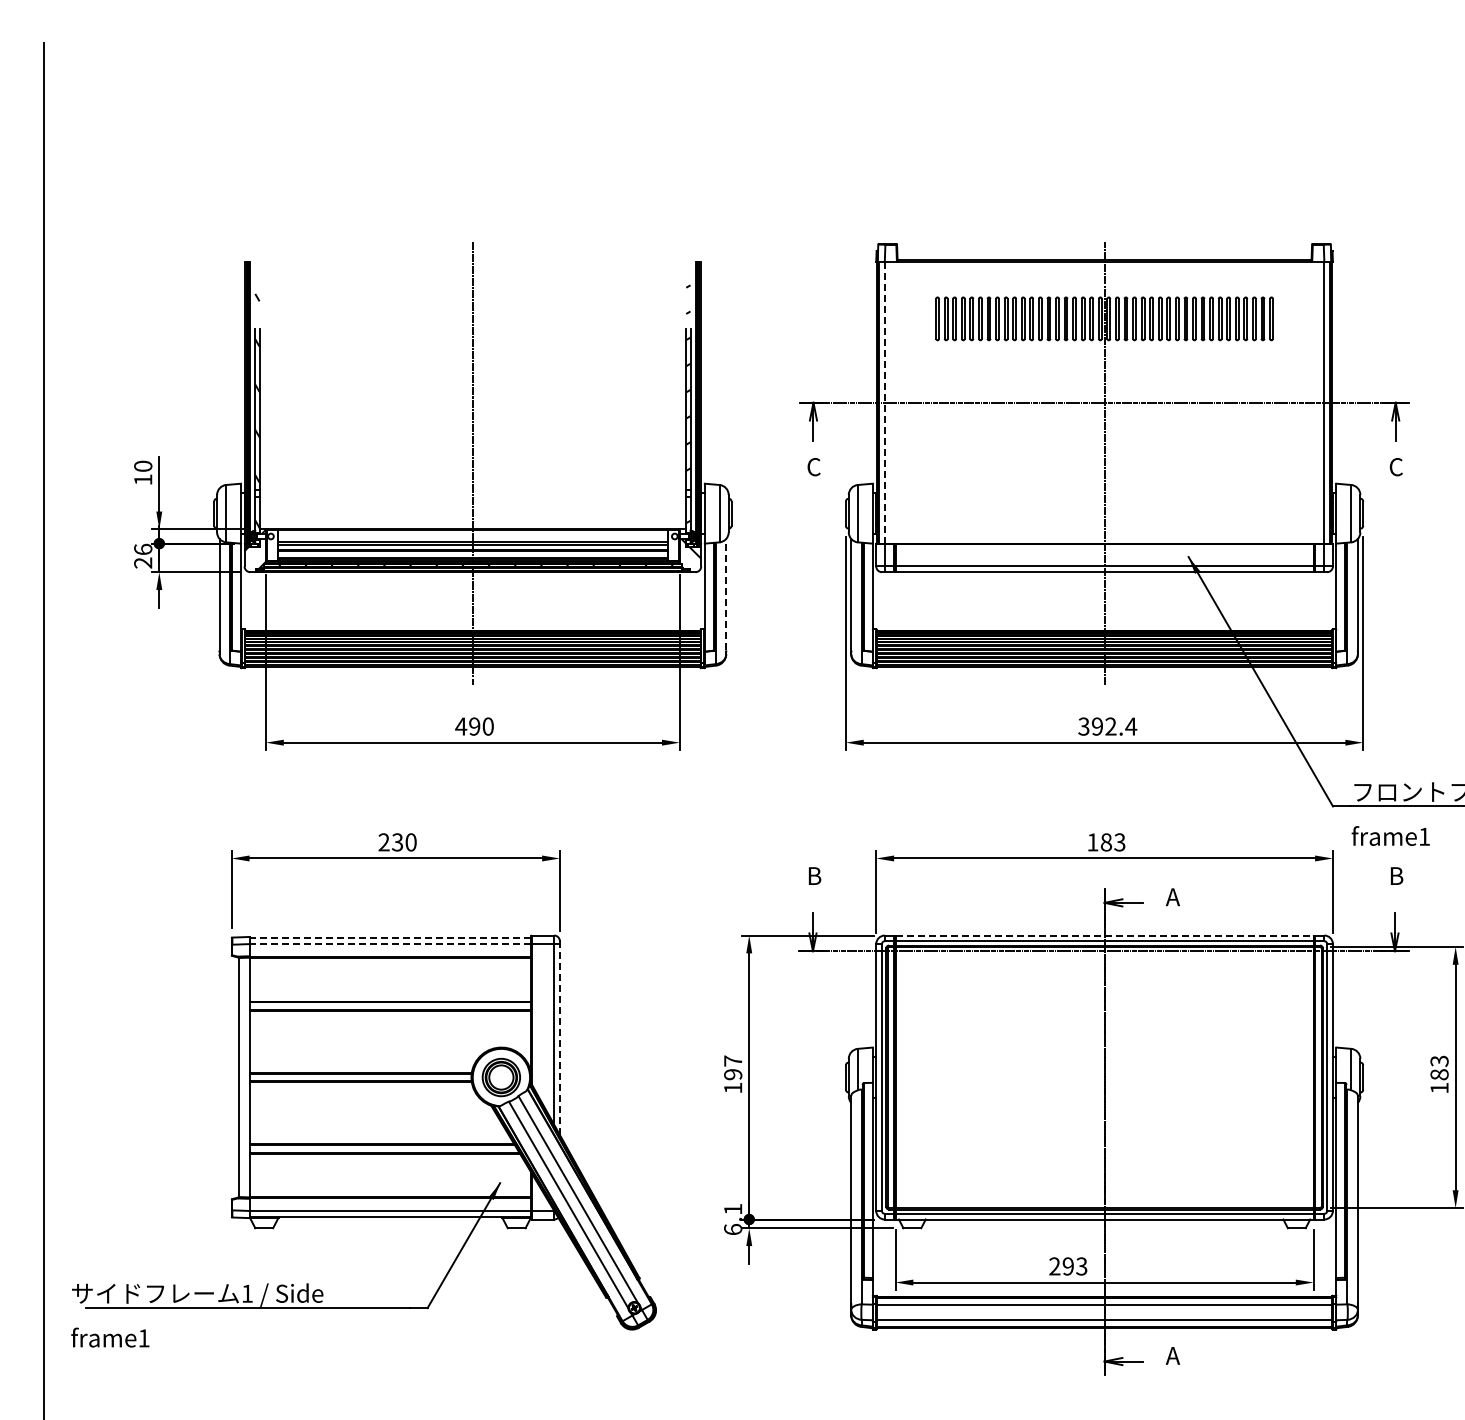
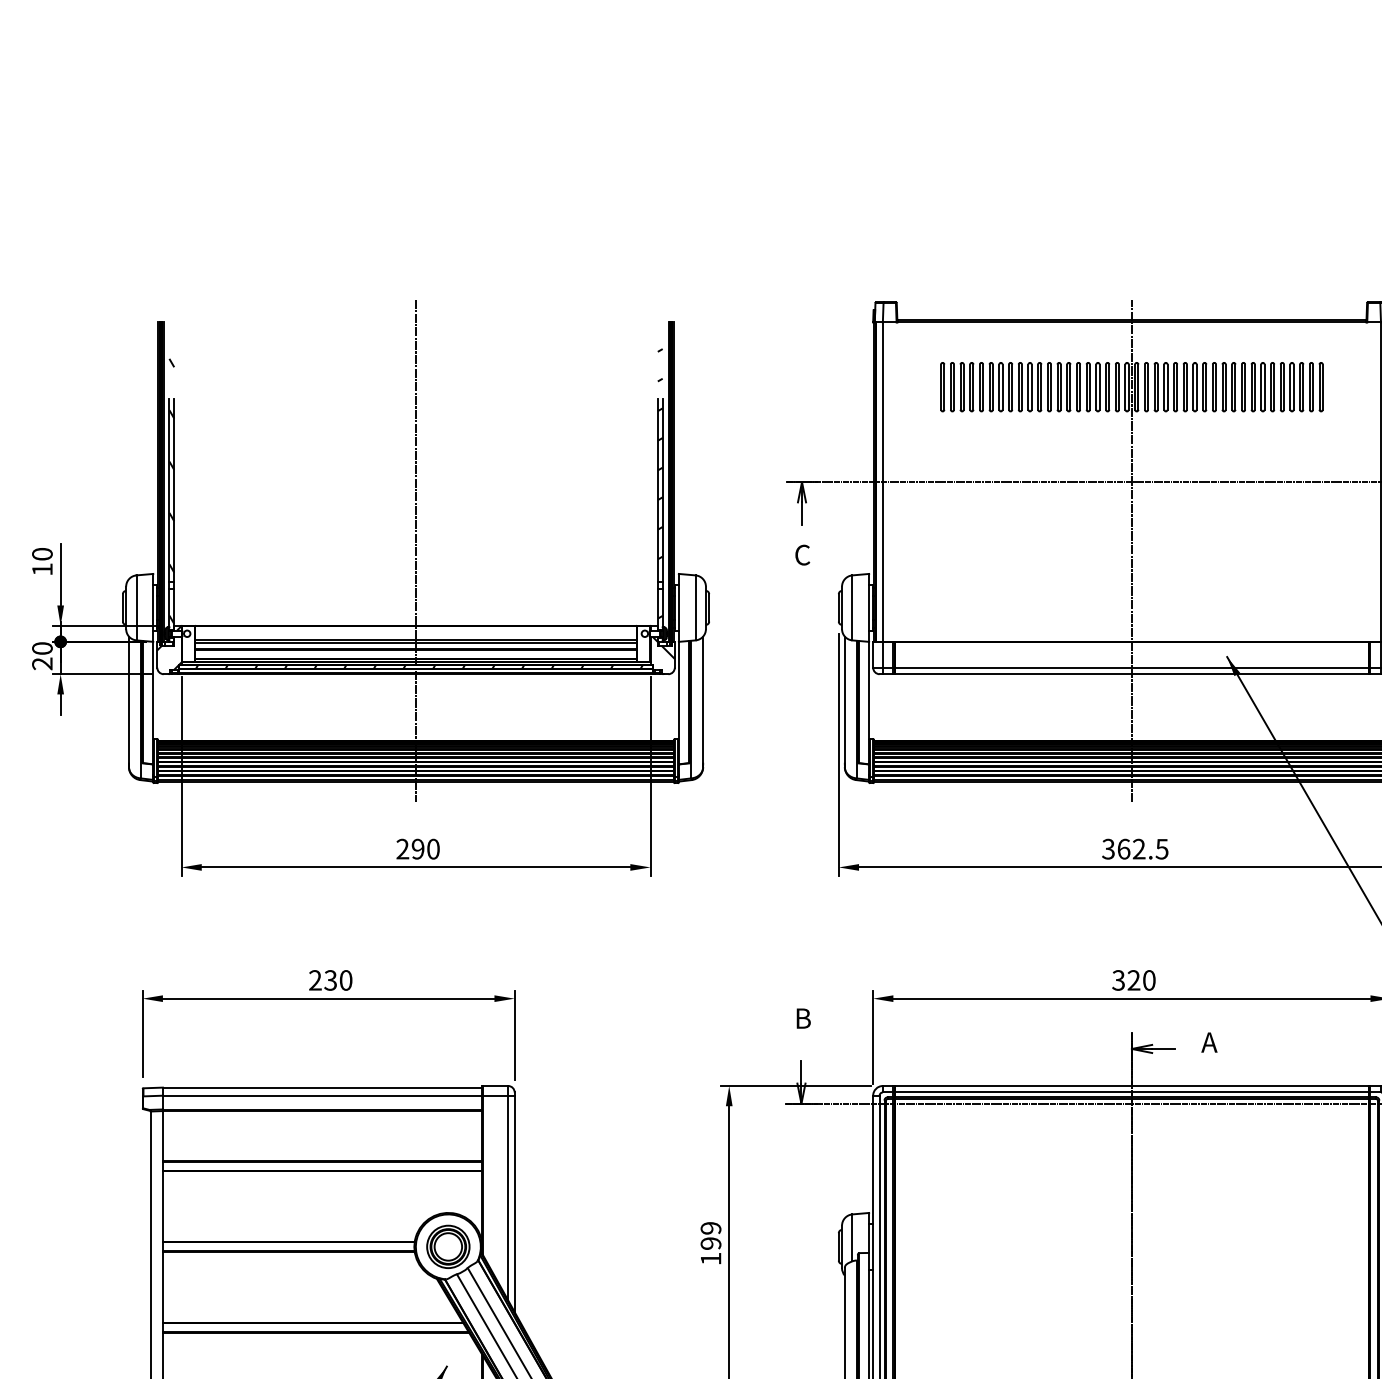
line: (885, 402) -> (883, 481), dashed -> solid
text: (143, 548) -> (42, 647), 26 -> 20
line: (726, 594) -> (703, 699), dashed -> solid
text: (461, 726) -> (403, 849), 490 -> 290
text: (1114, 726) -> (1143, 849), 392.4 -> 362.5
text: (1106, 842) -> (1134, 980), 183 -> 320
line: (1105, 935) -> (1132, 1085), dashed -> solid
line: (390, 937) -> (322, 1088), dashed -> solid
line: (390, 944) -> (322, 1096), dashed -> solid
line: (559, 1039) -> (514, 1203), dashed -> solid
text: (733, 1060) -> (711, 1227), 197 -> 199

